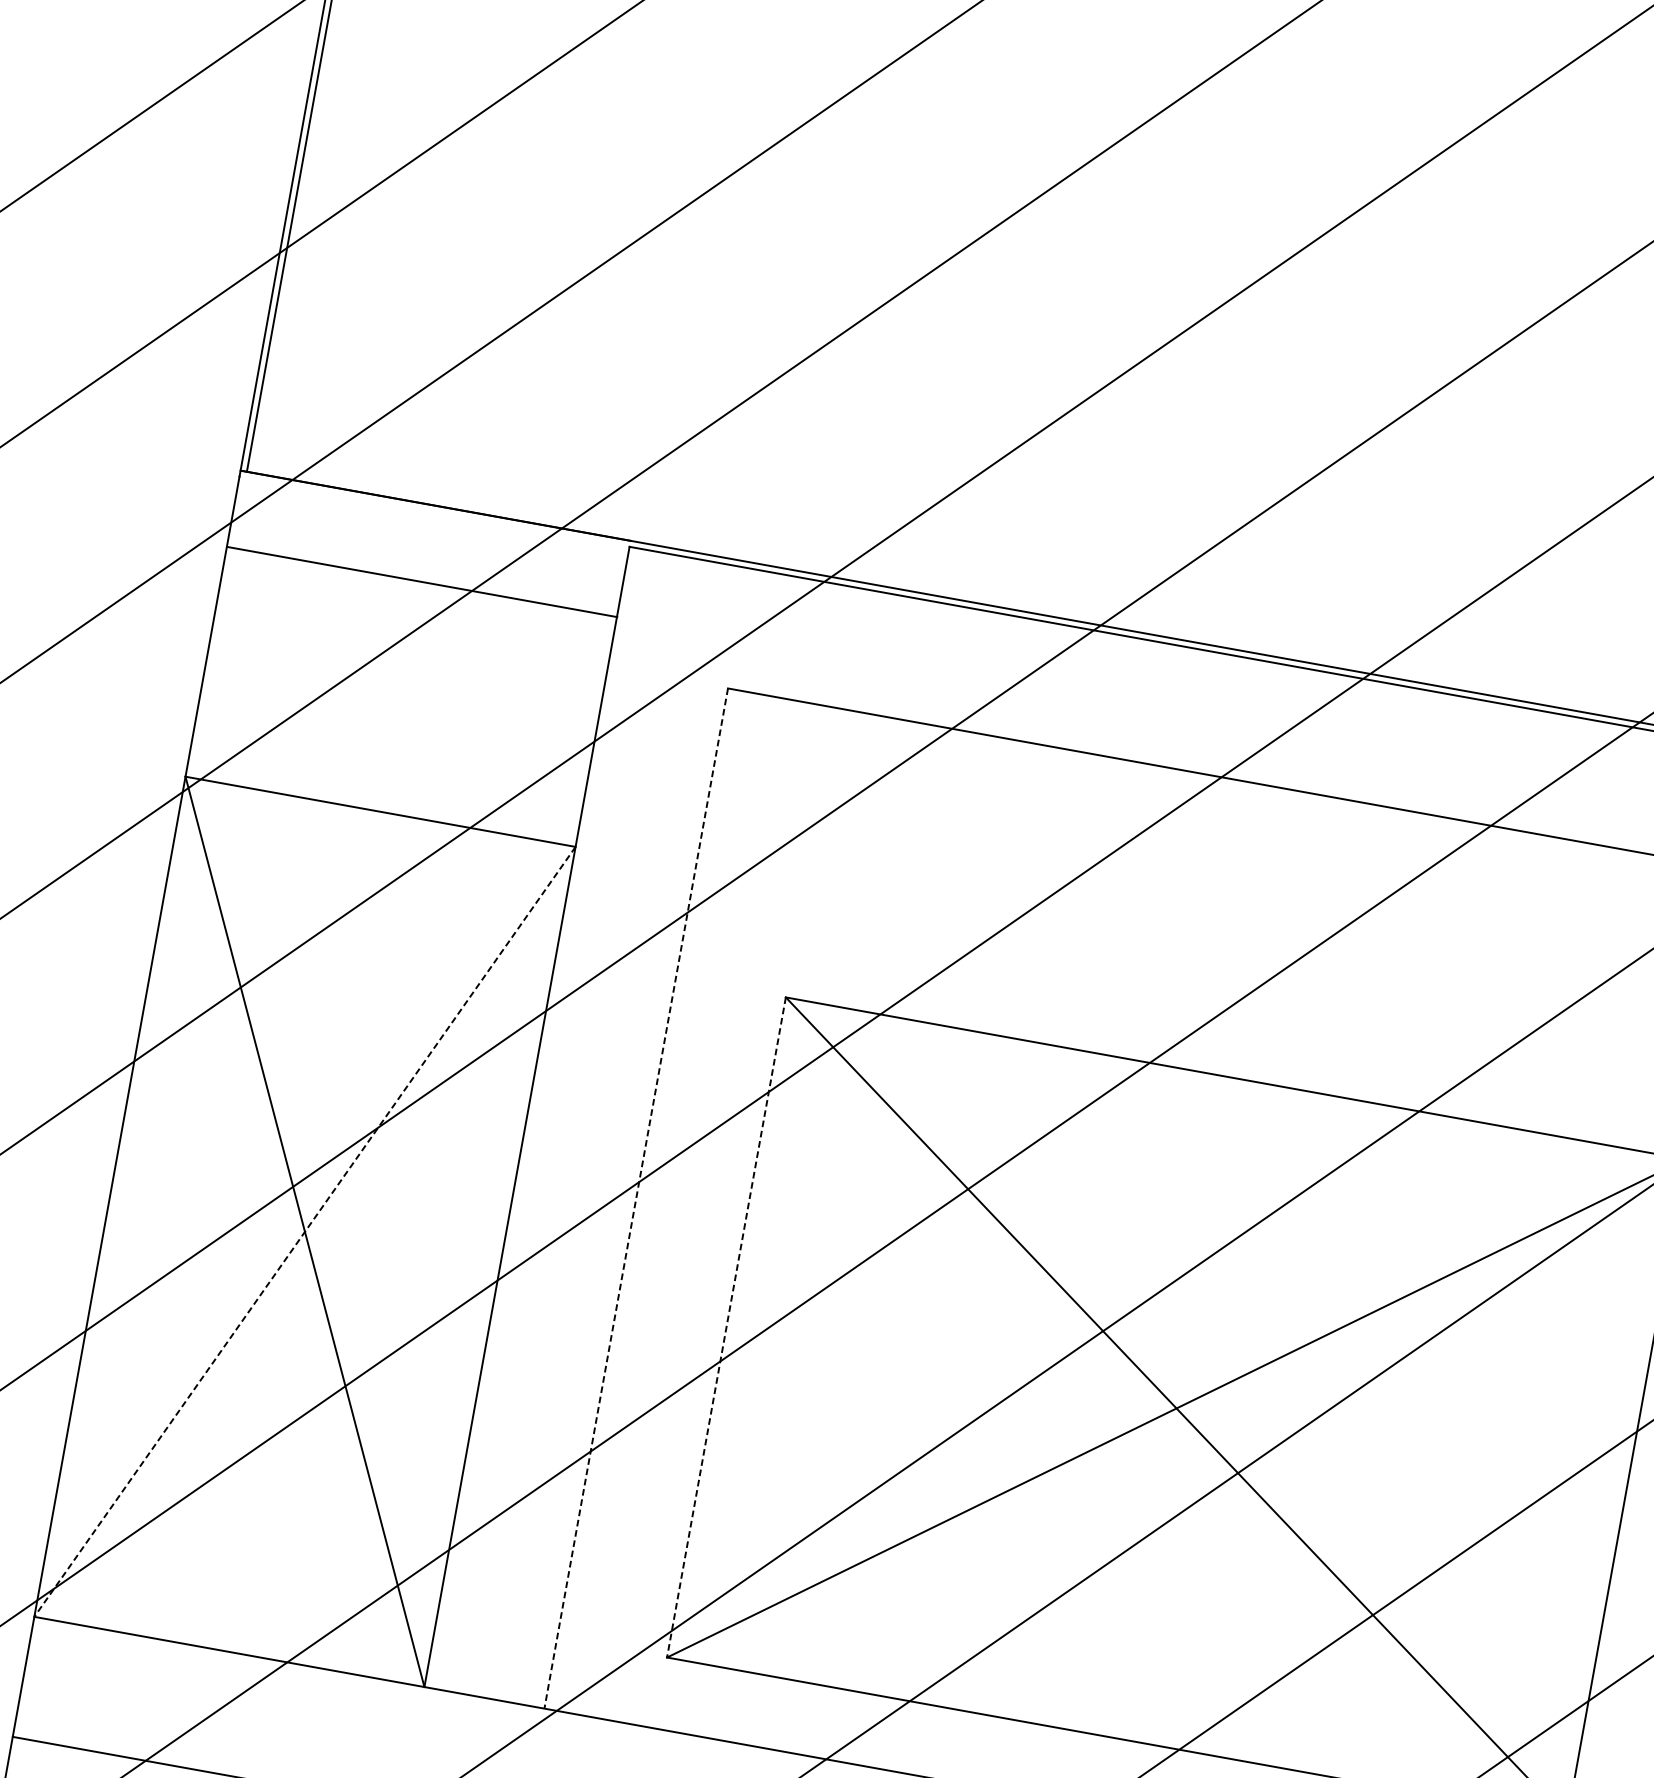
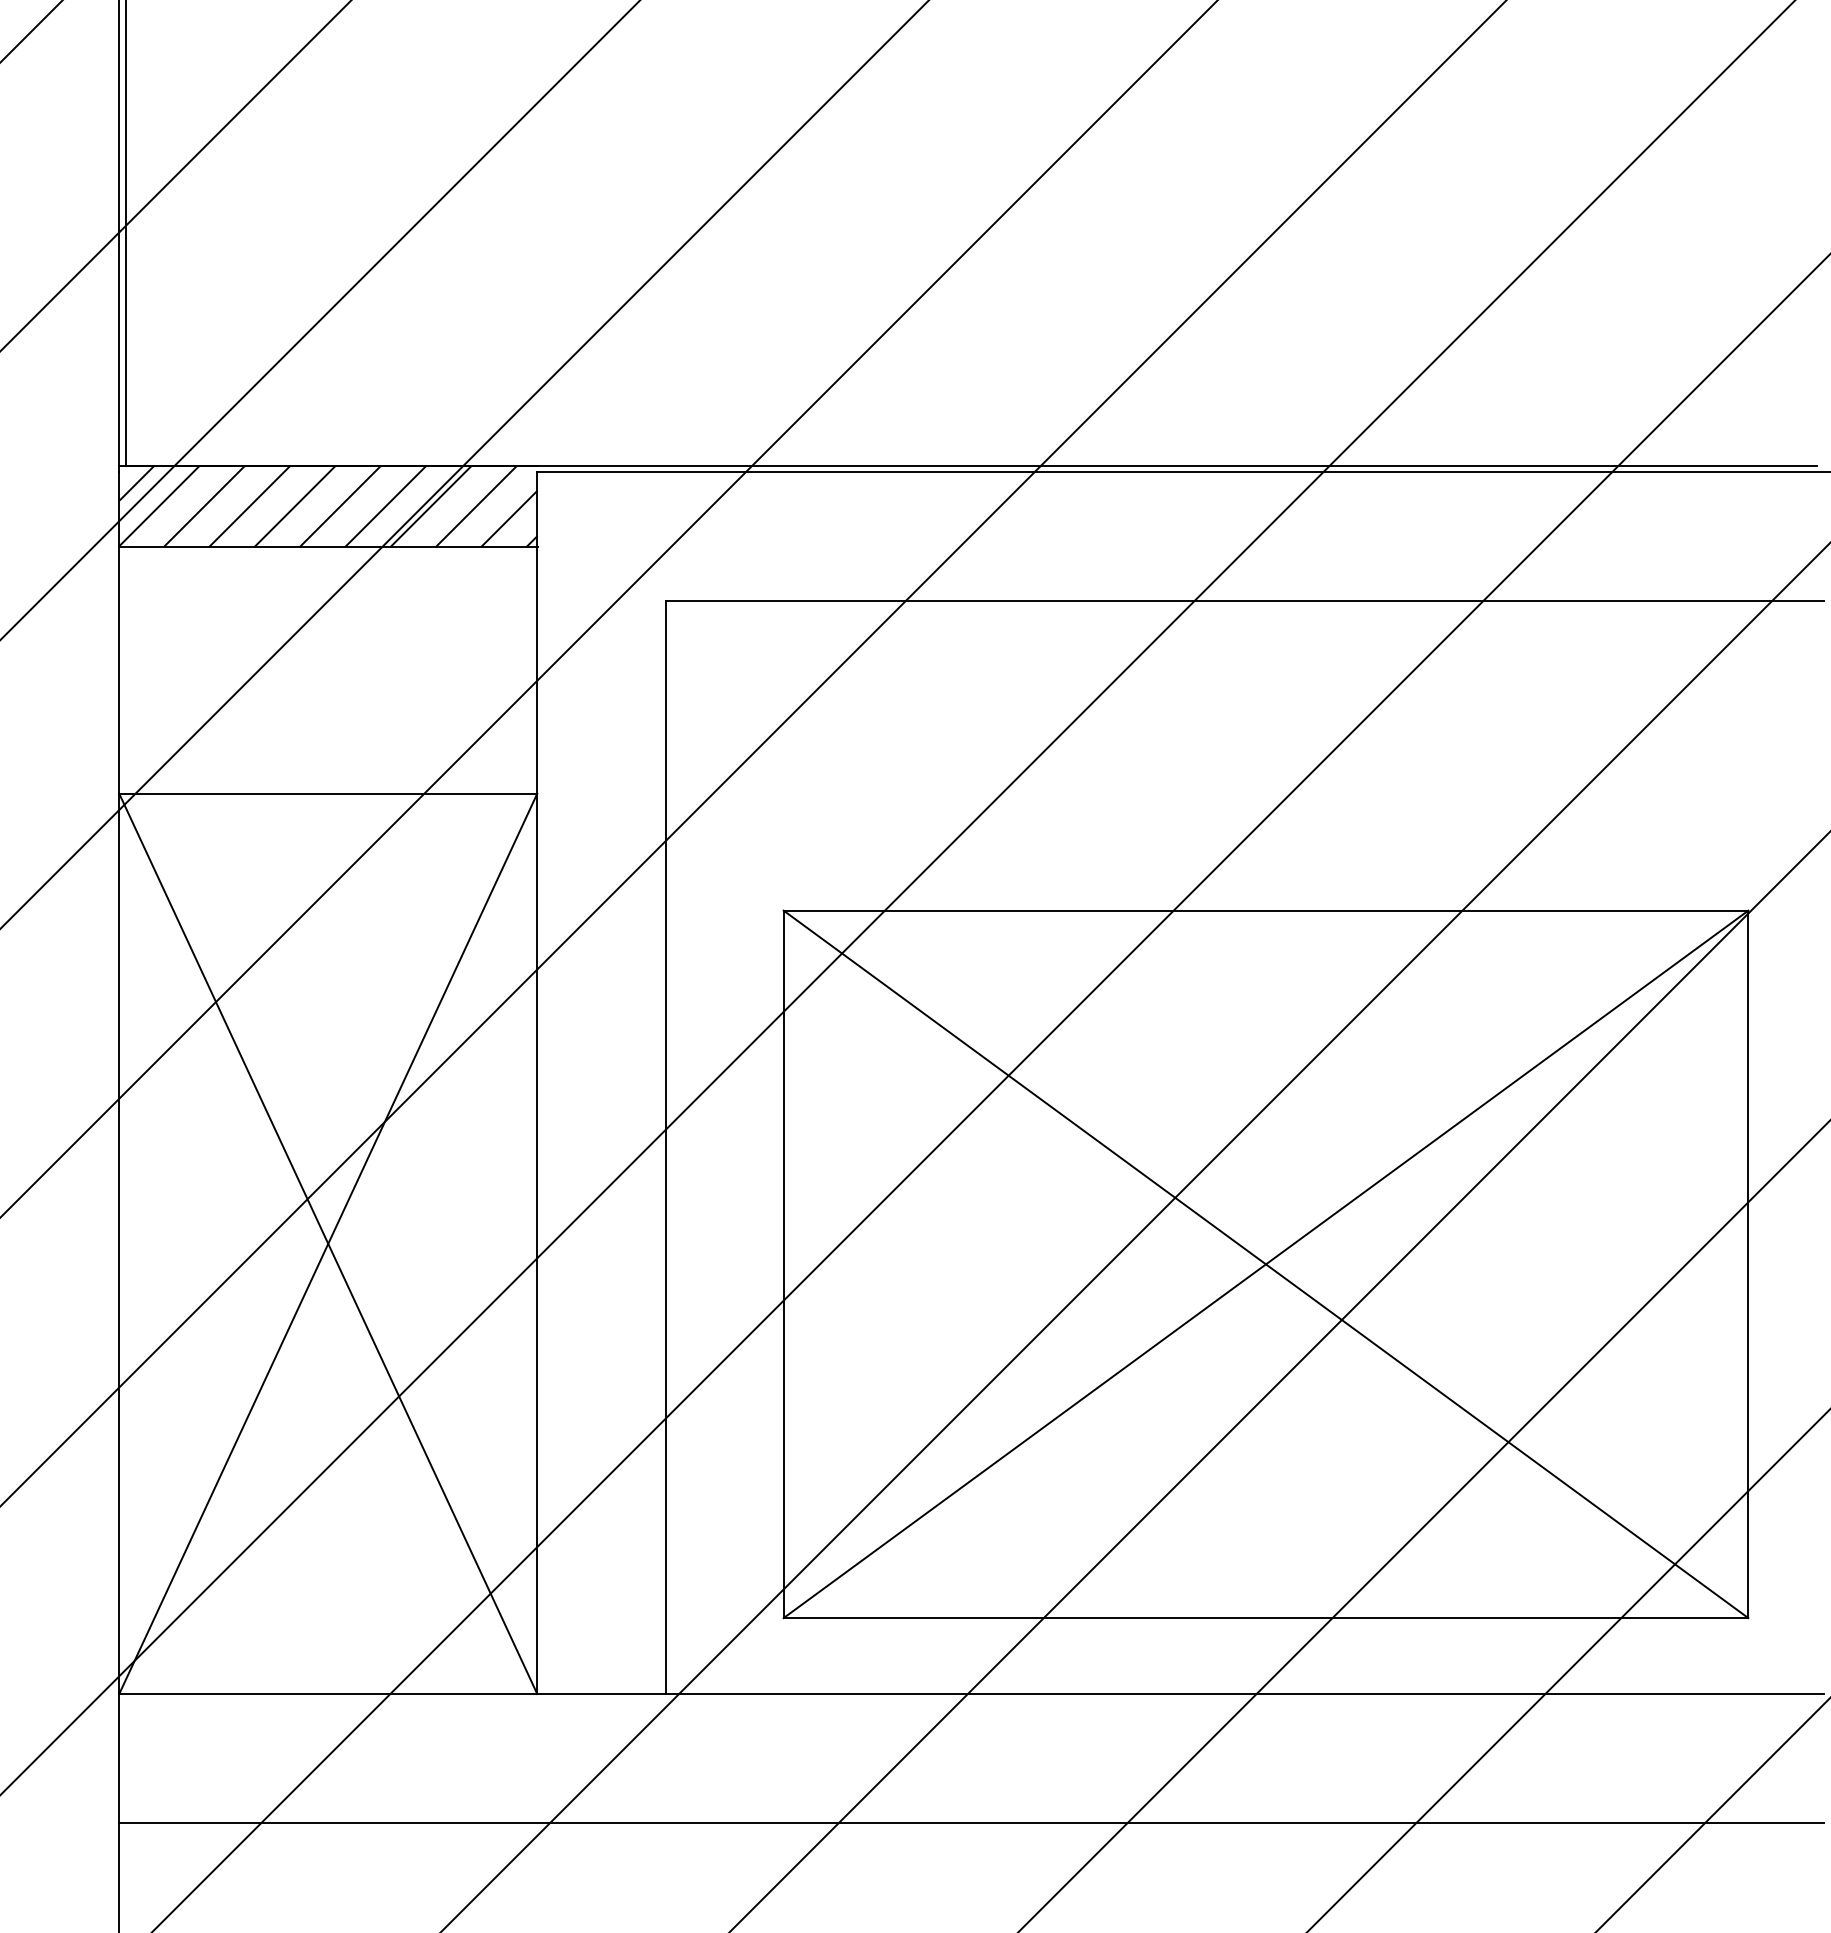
hatch: (428, 543) -> (328, 506), added
line: (635, 1198) -> (665, 1147), dashed -> solid
line: (305, 1232) -> (328, 1244), dashed -> solid
line: (726, 1327) -> (783, 1264), dashed -> solid

